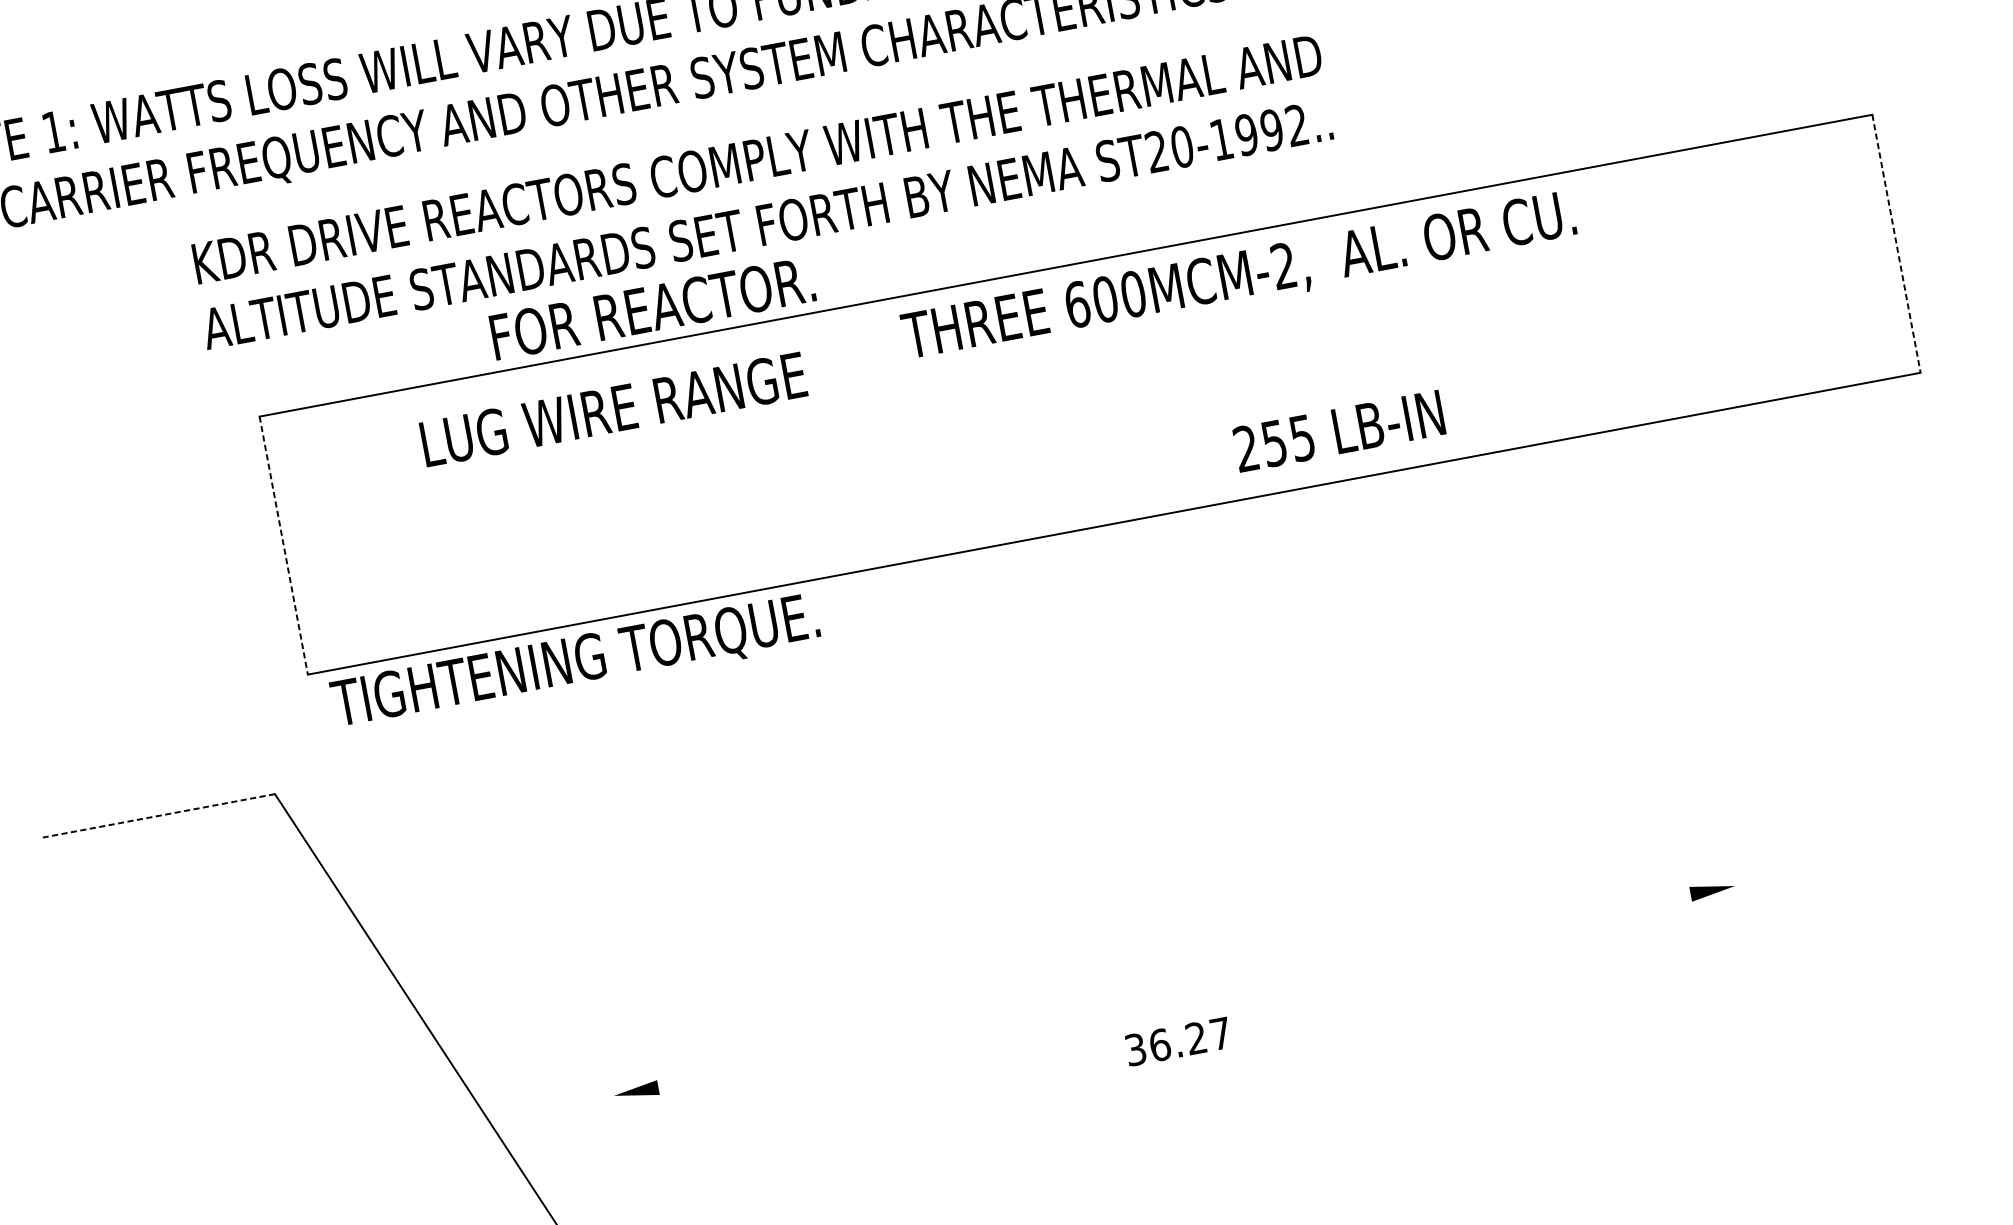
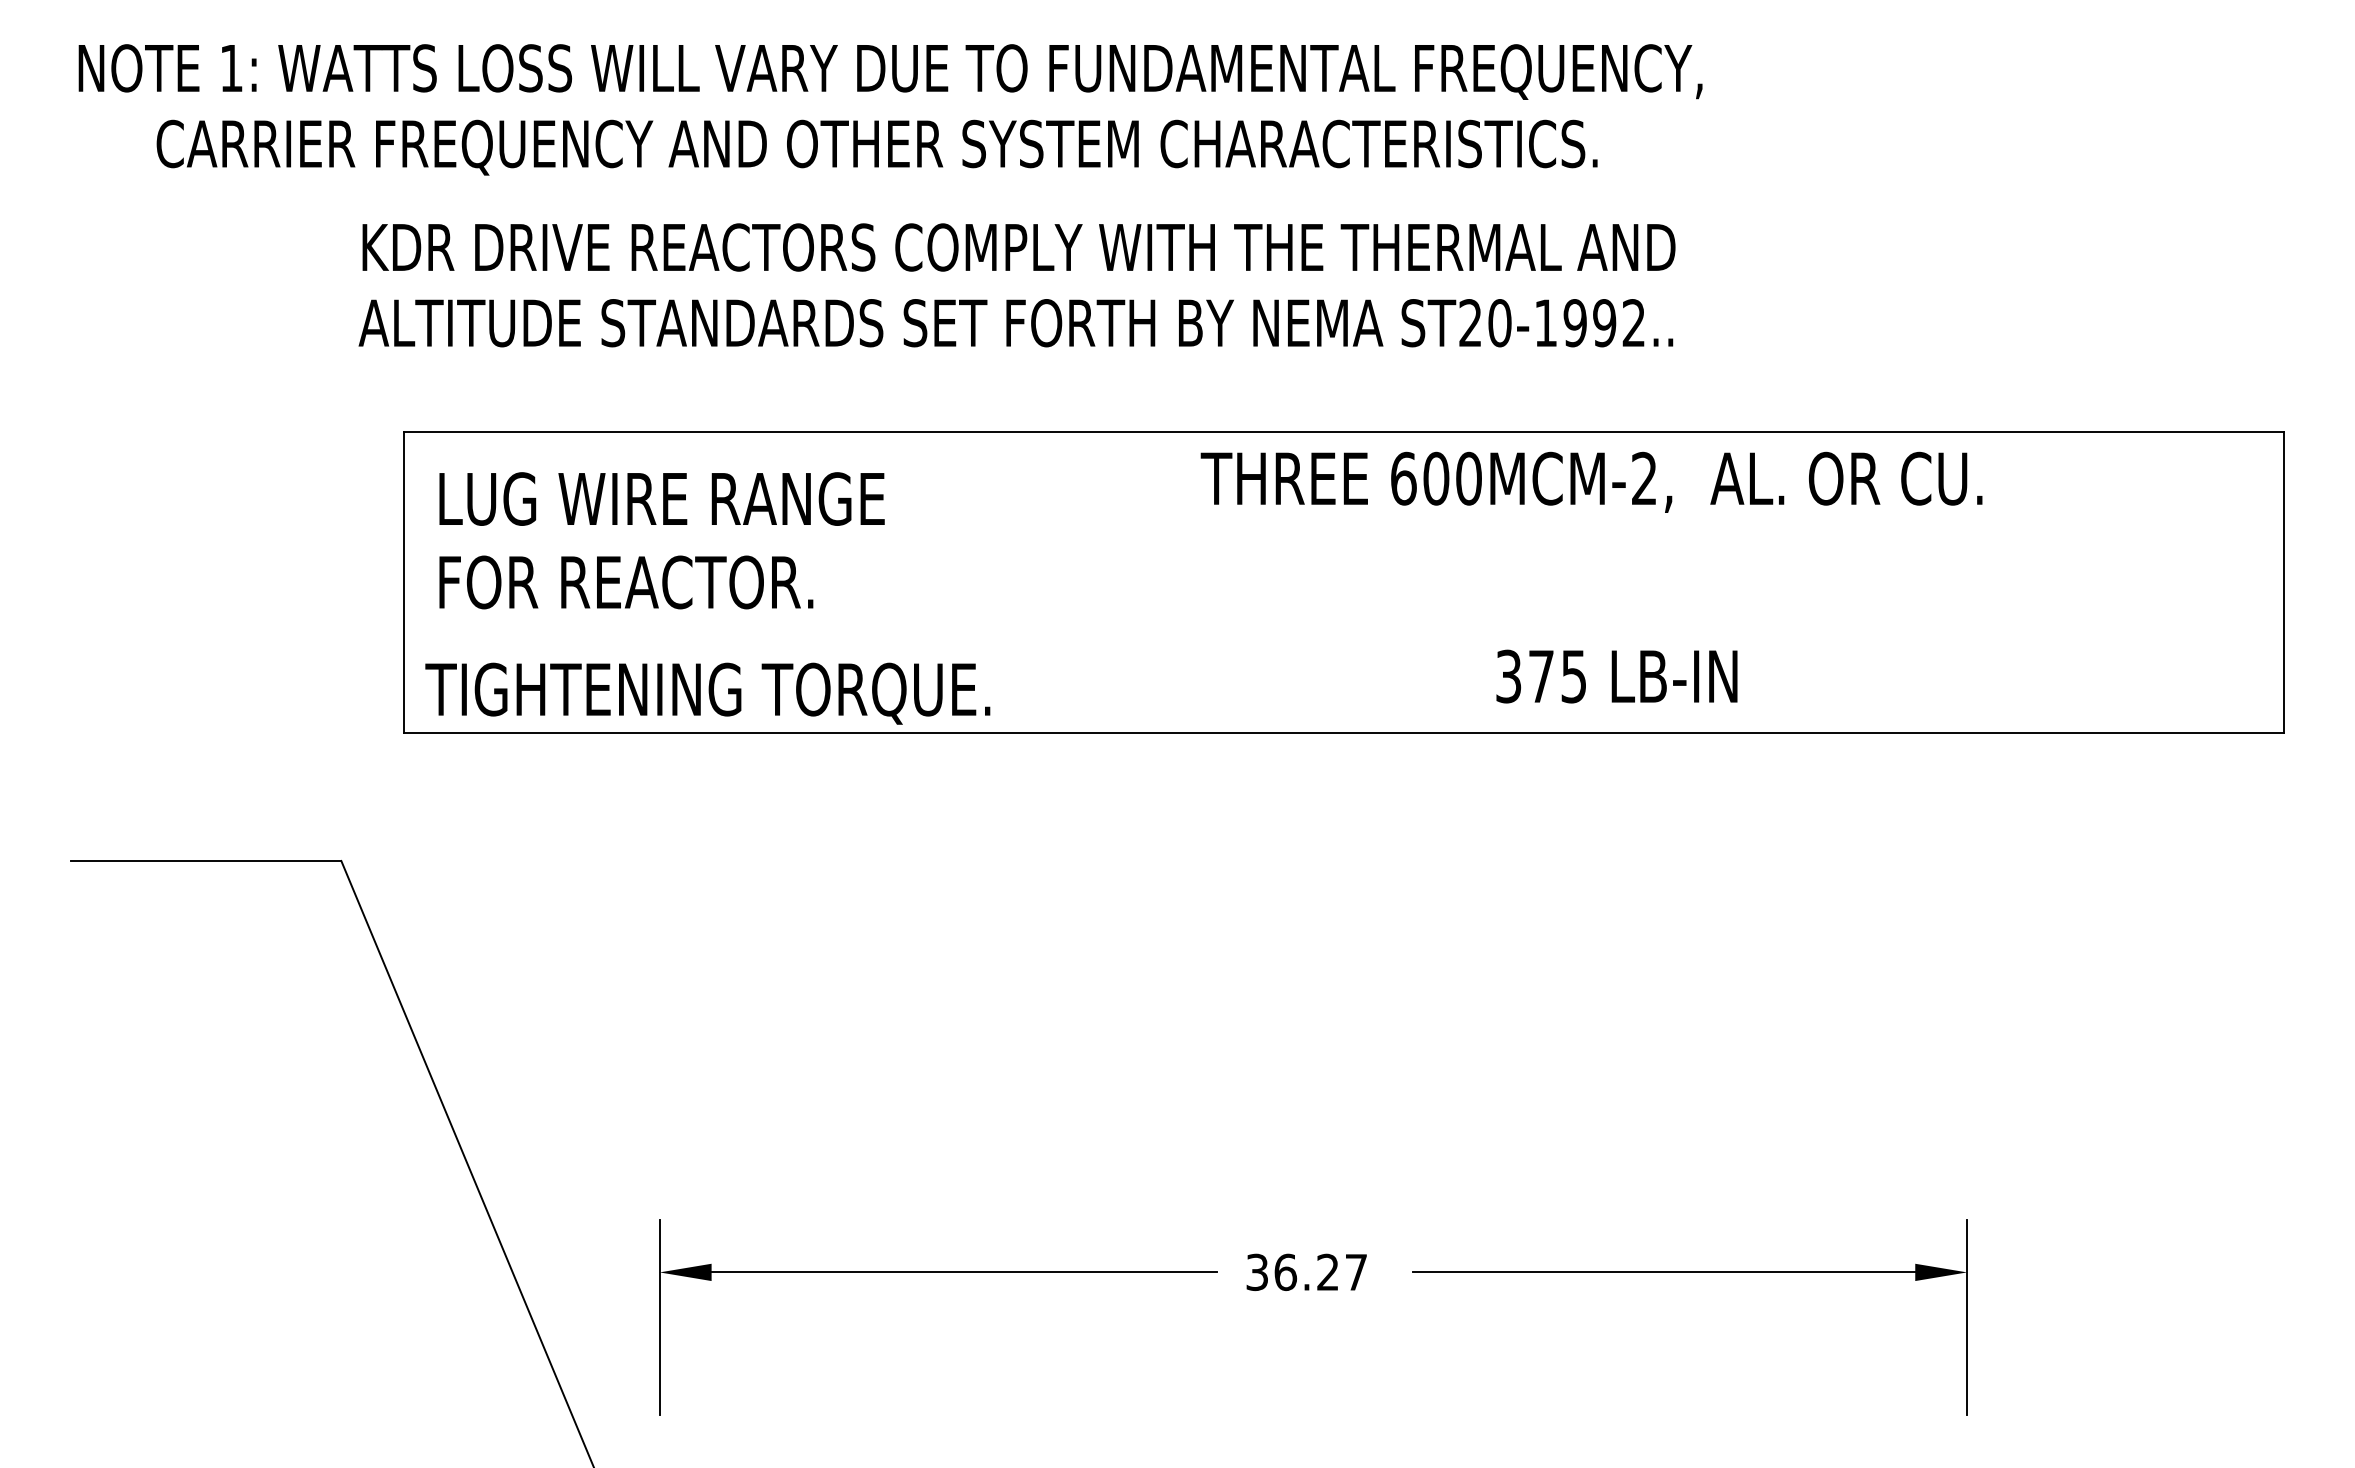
line: (1896, 244) -> (2284, 583), dashed -> solid
text: (1238, 276) -> (1591, 481), moved
text: (652, 308) -> (626, 582), moved
text: (613, 409) -> (661, 498), moved
text: (1259, 446) -> (1524, 676), 255 -> 375
line: (283, 546) -> (403, 583), dashed -> solid
text: (575, 662) -> (707, 693), moved
line: (158, 815) -> (205, 860), dashed -> solid
line: (1742, 924) -> (1967, 1317), added
line: (1475, 934) -> (1664, 1272), added
text: (1177, 1041) -> (1306, 1271), moved
line: (875, 1047) -> (964, 1272), added
line: (621, 1134) -> (659, 1317), added

